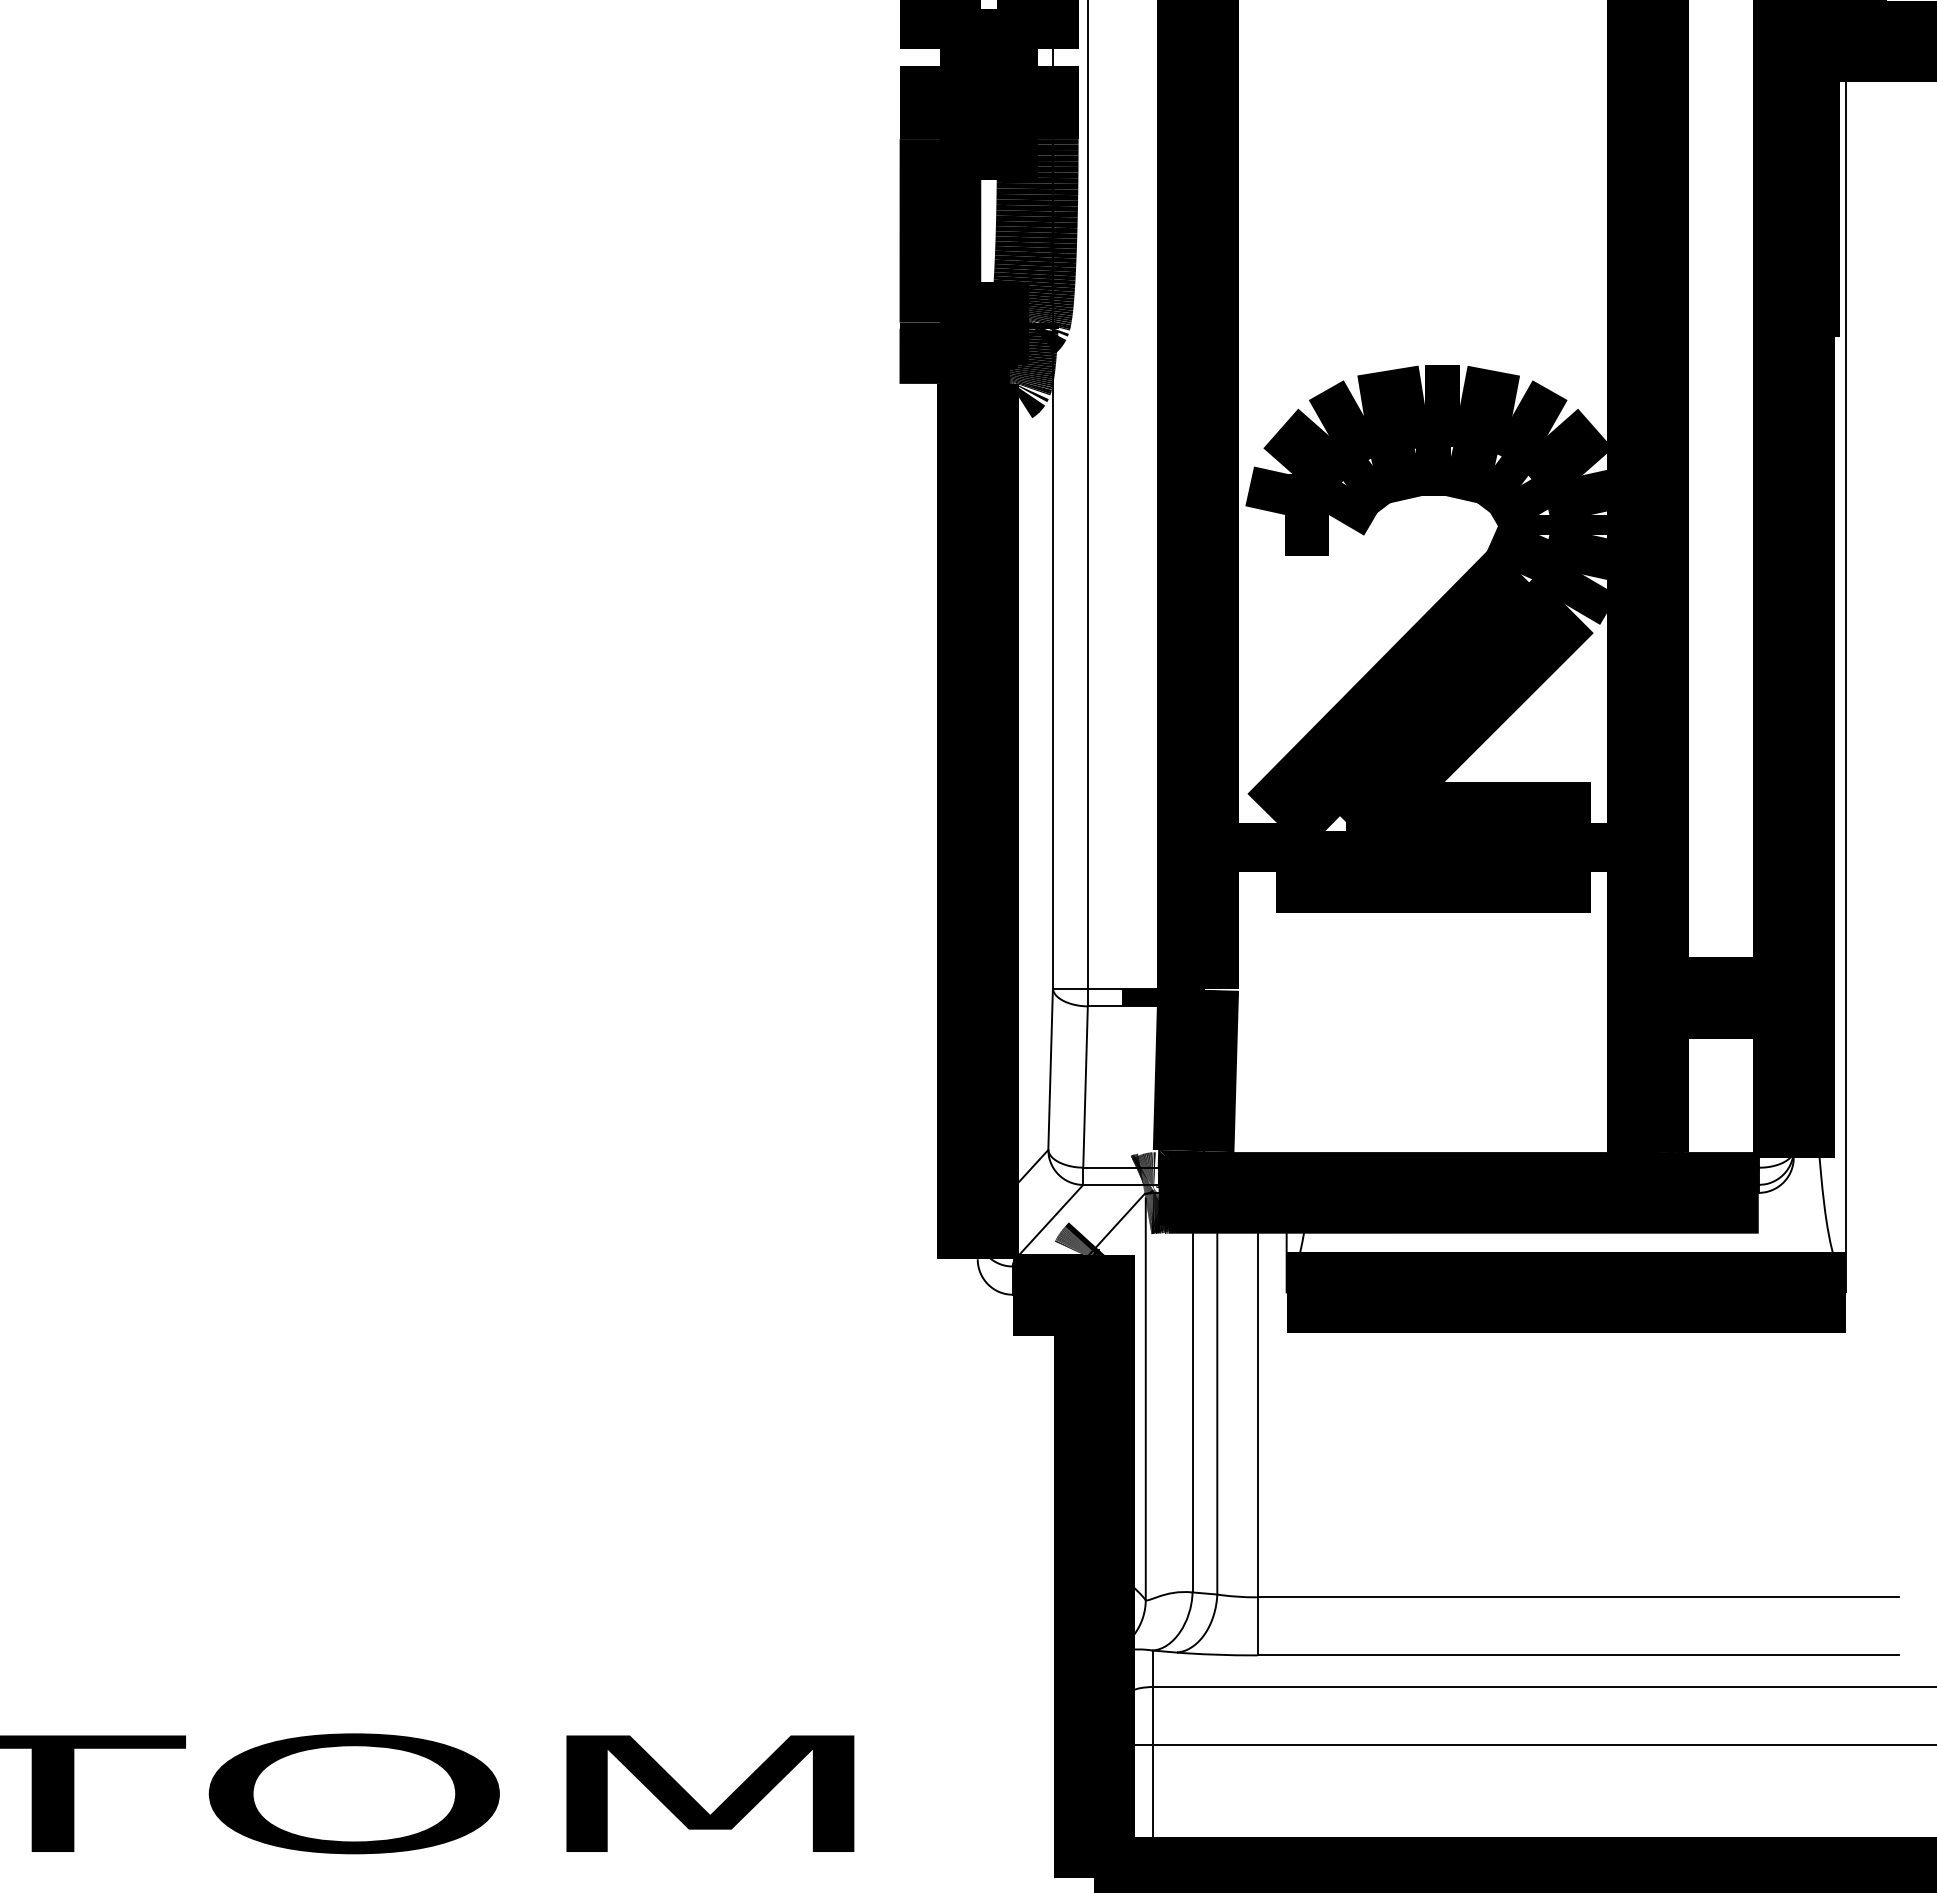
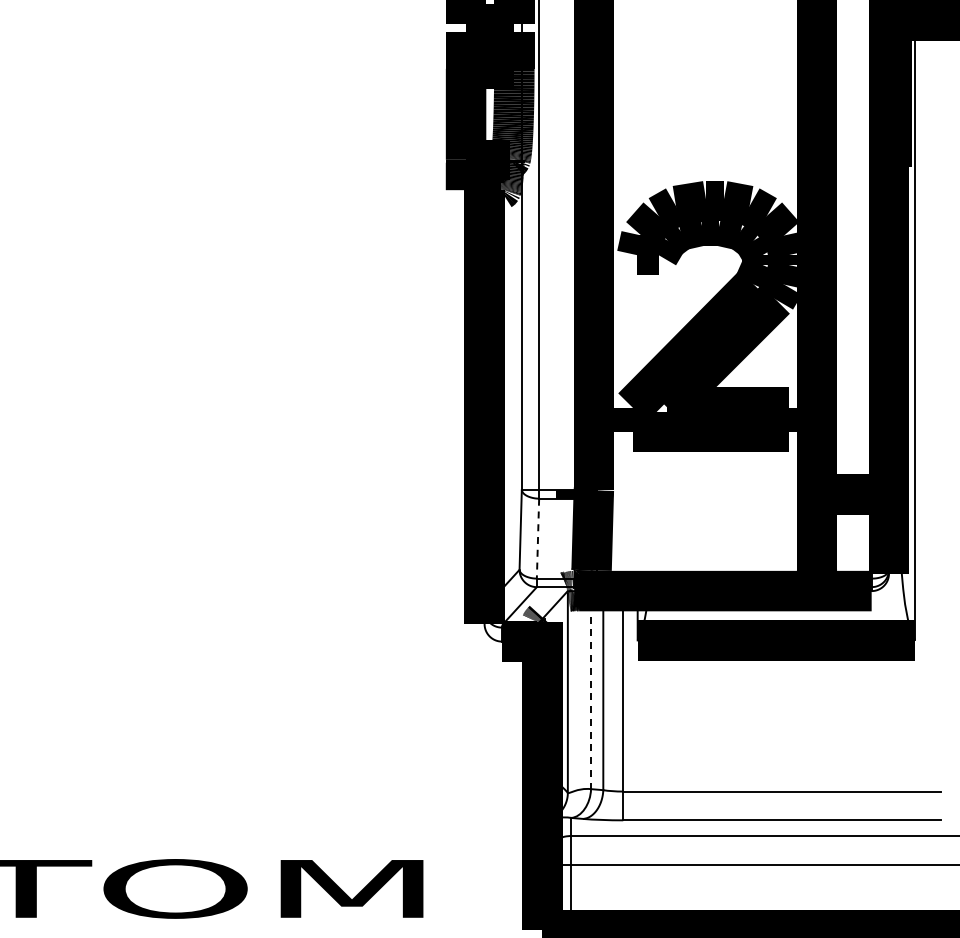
line: (1086, 1086) -> (538, 538), solid -> dashed
line: (1193, 1393) -> (591, 690), solid -> dashed

